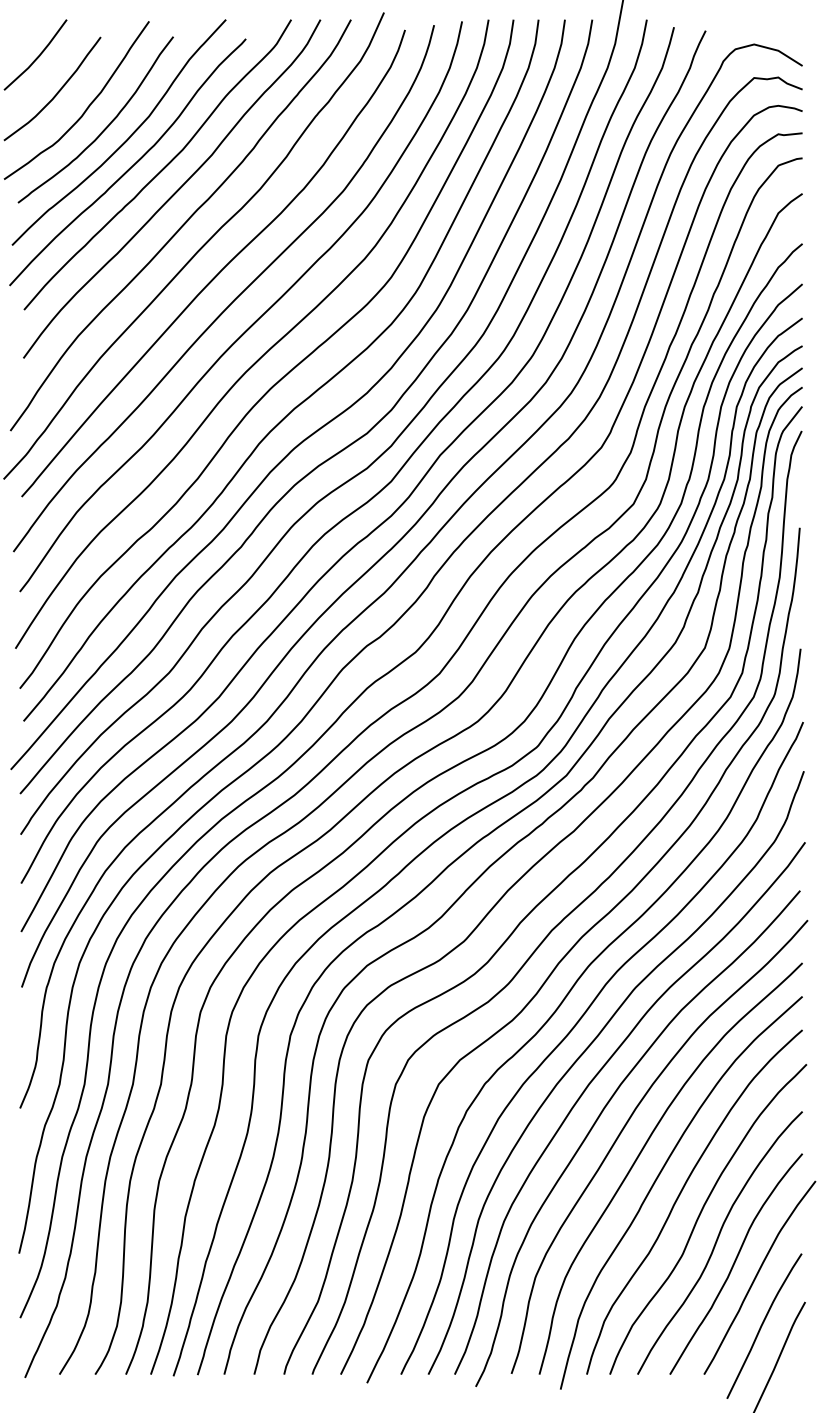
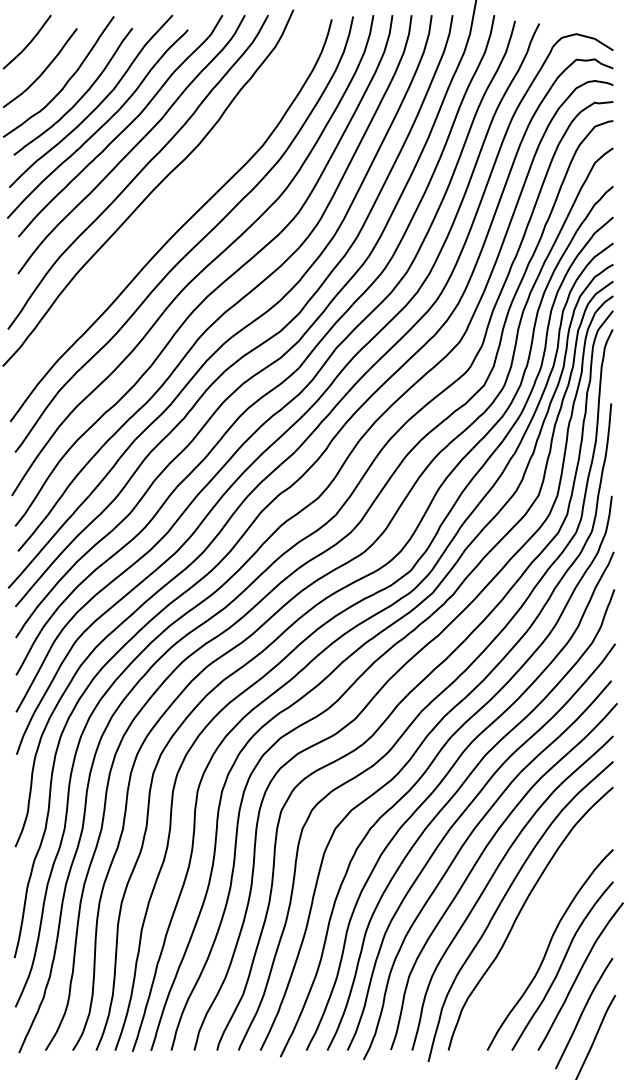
curve: (220, 270) -> (168, 206), removed
curve: (700, 1216) -> (535, 929), removed

